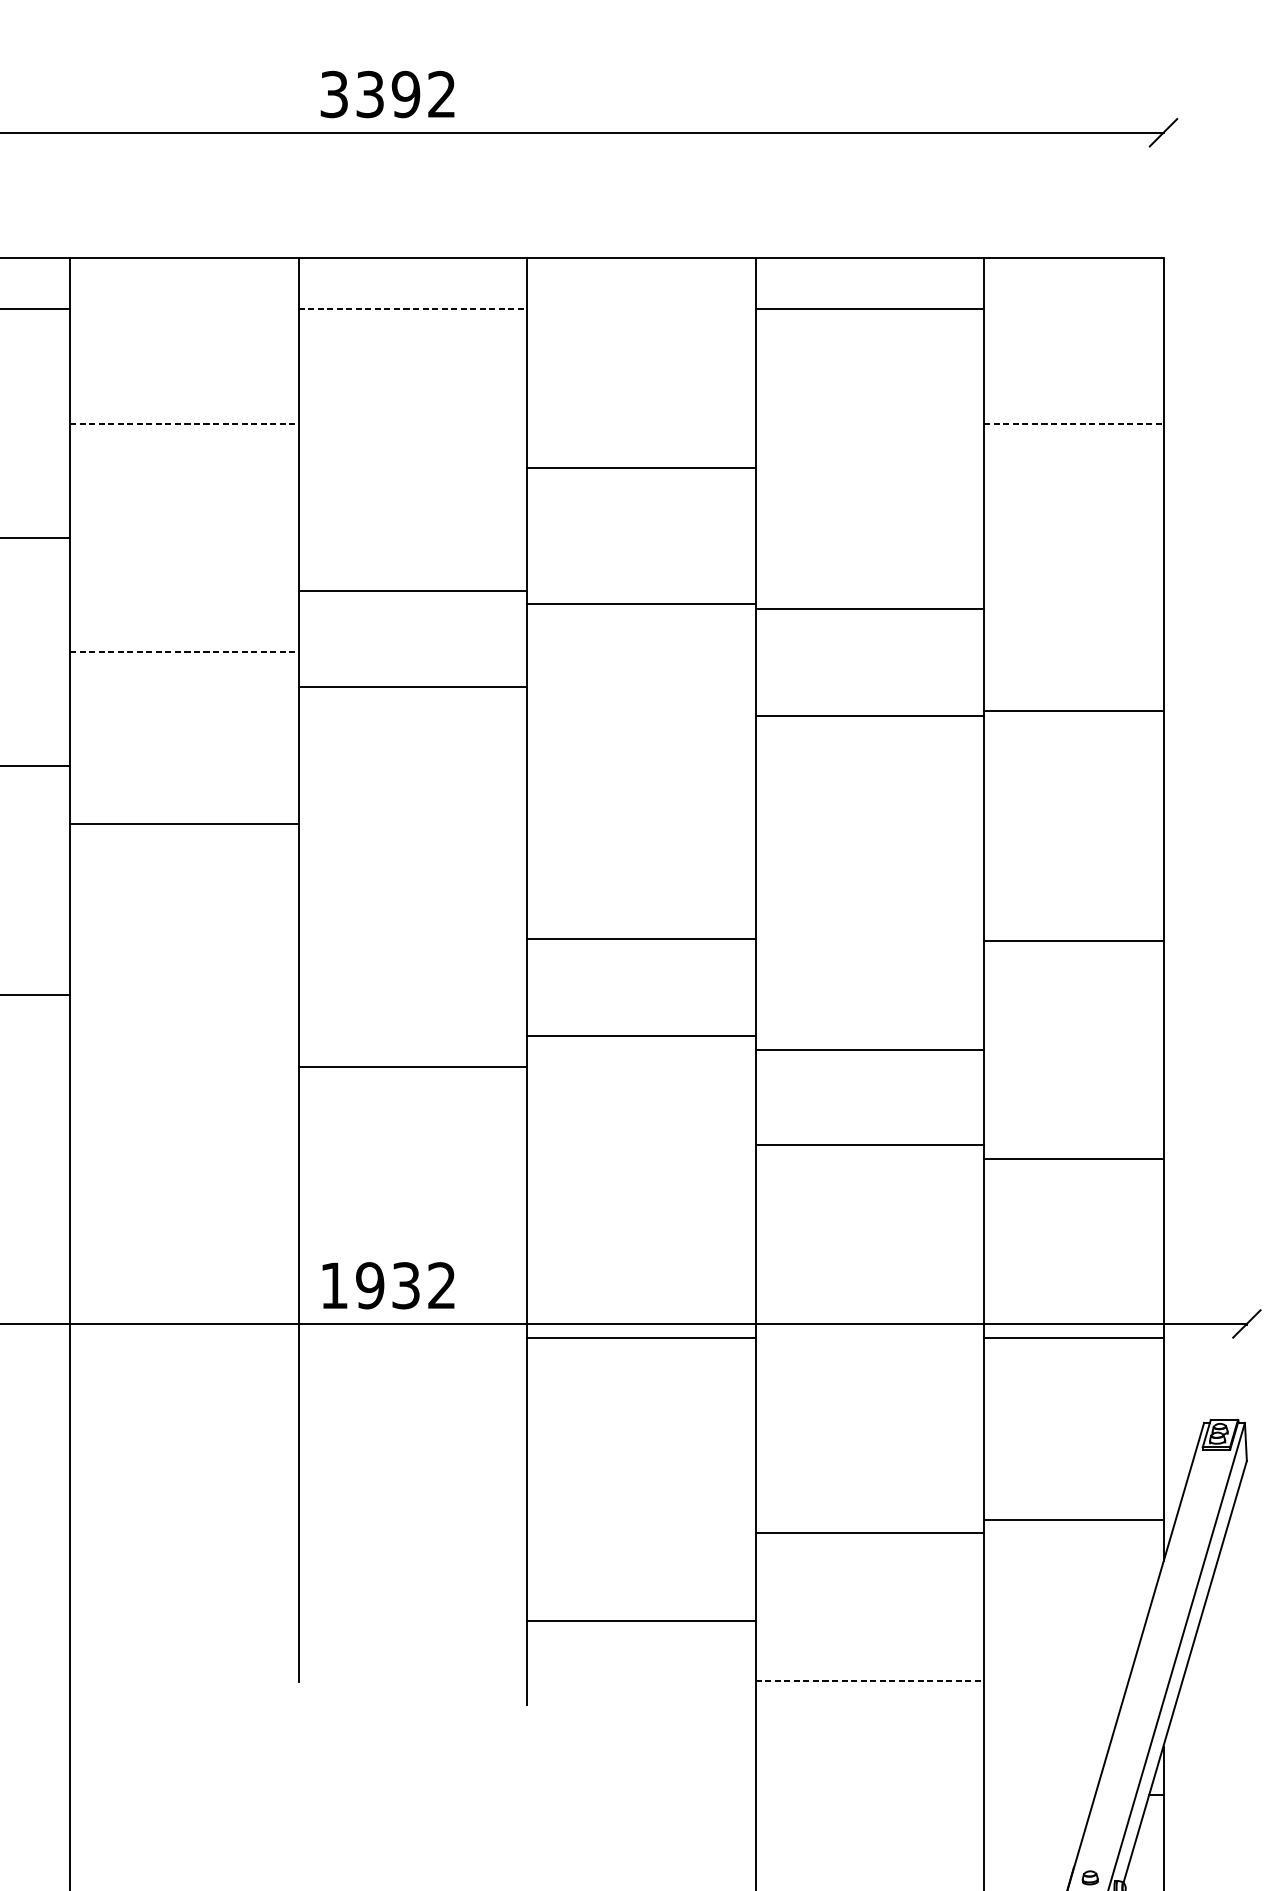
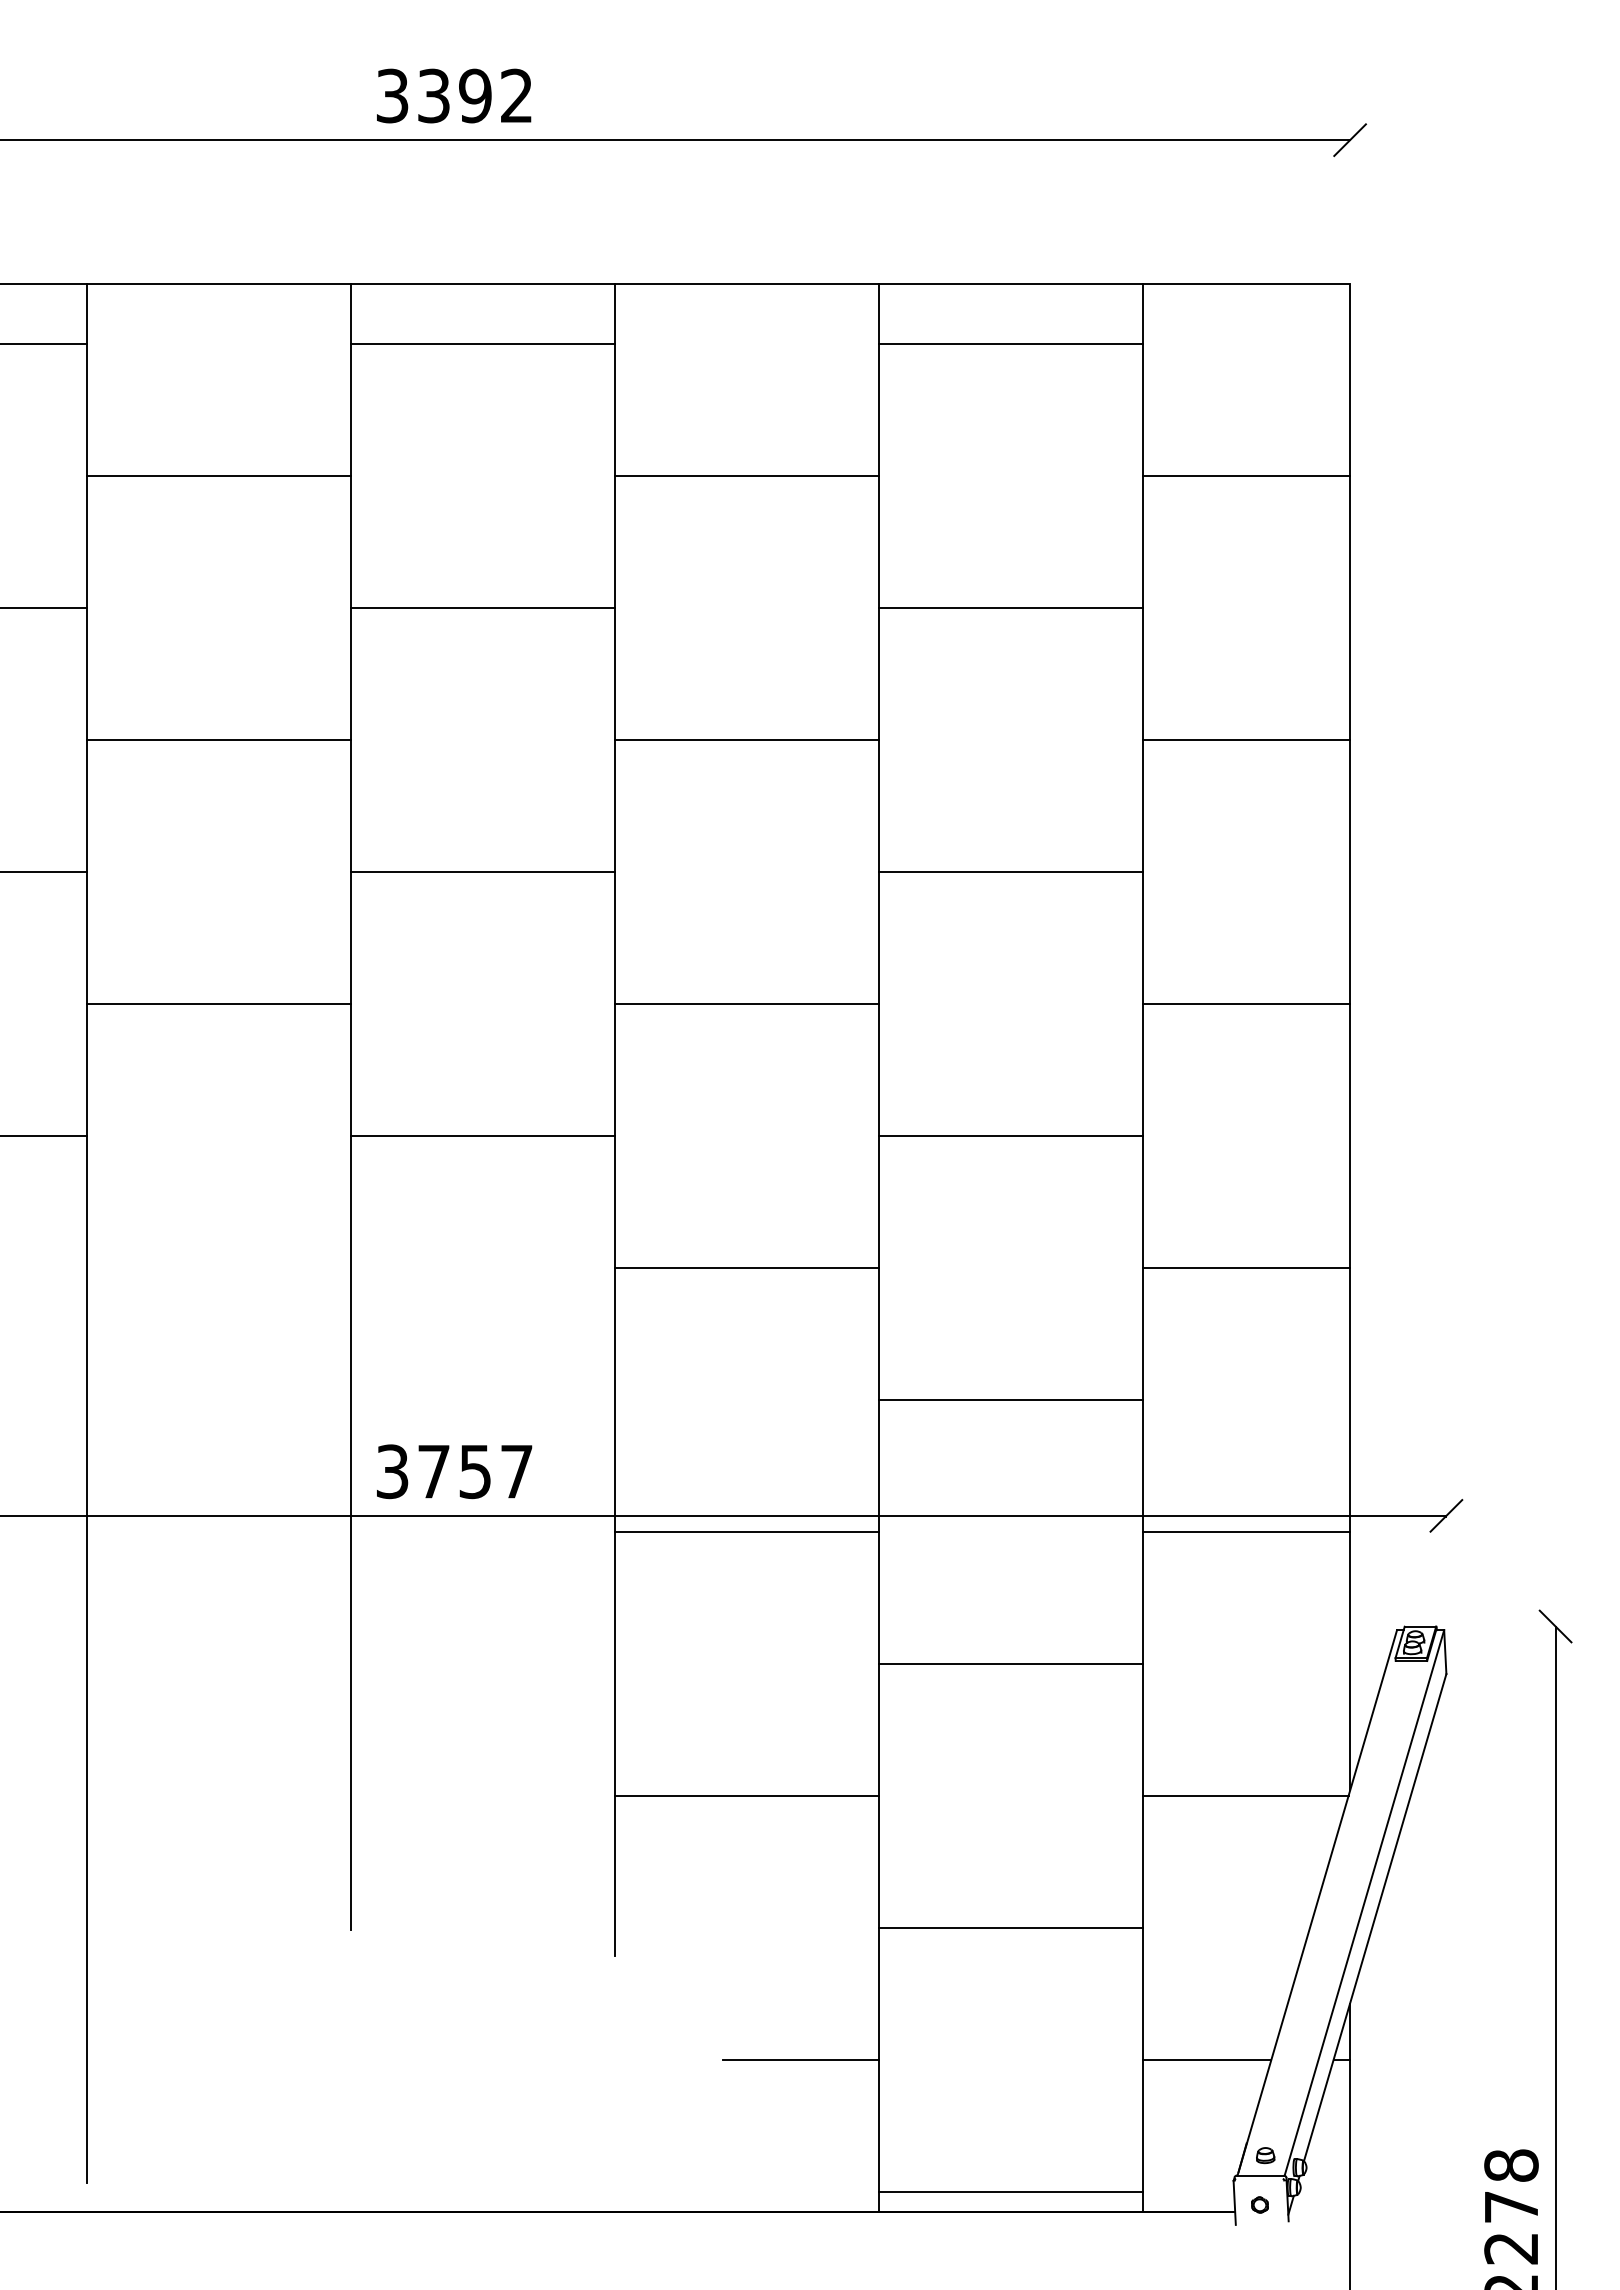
line: (413, 309) -> (483, 344), dashed -> solid
line: (184, 423) -> (219, 476), dashed -> solid
line: (1074, 423) -> (1247, 476), dashed -> solid
line: (641, 468) -> (747, 476), moved
line: (413, 591) -> (483, 608), moved
line: (641, 604) -> (747, 740), moved
line: (870, 609) -> (1011, 608), moved
line: (184, 652) -> (219, 740), dashed -> solid
line: (413, 687) -> (483, 872), moved
line: (1073, 711) -> (1246, 740), moved
line: (870, 716) -> (1011, 872), moved
line: (184, 824) -> (219, 1003), moved
line: (641, 938) -> (747, 1003), moved
line: (1073, 940) -> (1246, 1003), moved
line: (641, 1035) -> (747, 1267), moved
line: (870, 1049) -> (1011, 1135), moved
line: (413, 1066) -> (483, 1135), moved
line: (870, 1144) -> (1011, 1399), moved
line: (1073, 1159) -> (1246, 1267), moved
text: (387, 1285) -> (454, 1471), 1932 -> 3757
line: (1072, 1519) -> (1245, 1795), moved
line: (870, 1532) -> (1011, 1663), moved
line: (641, 1620) -> (747, 1795), moved
line: (870, 1680) -> (1011, 1927), dashed -> solid
line: (687, 1794) -> (800, 2059), added
line: (1040, 1794) -> (1207, 2059), added

